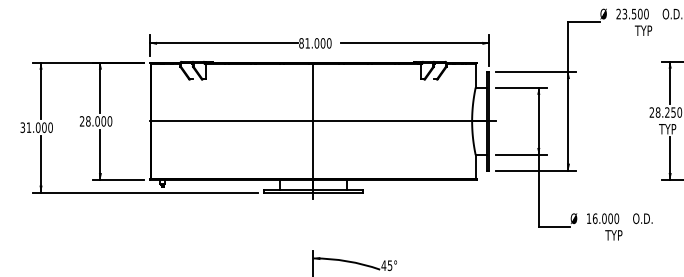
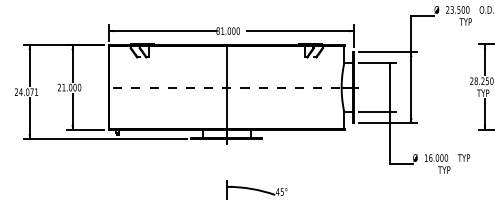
text: (88, 121) -> (64, 87), 28.000 -> 21.000
line: (322, 121) -> (233, 87), solid -> dashed
text: (36, 127) -> (26, 92), 31.000 -> 24.071
text: (642, 218) -> (464, 157), O.D. -> TYP

